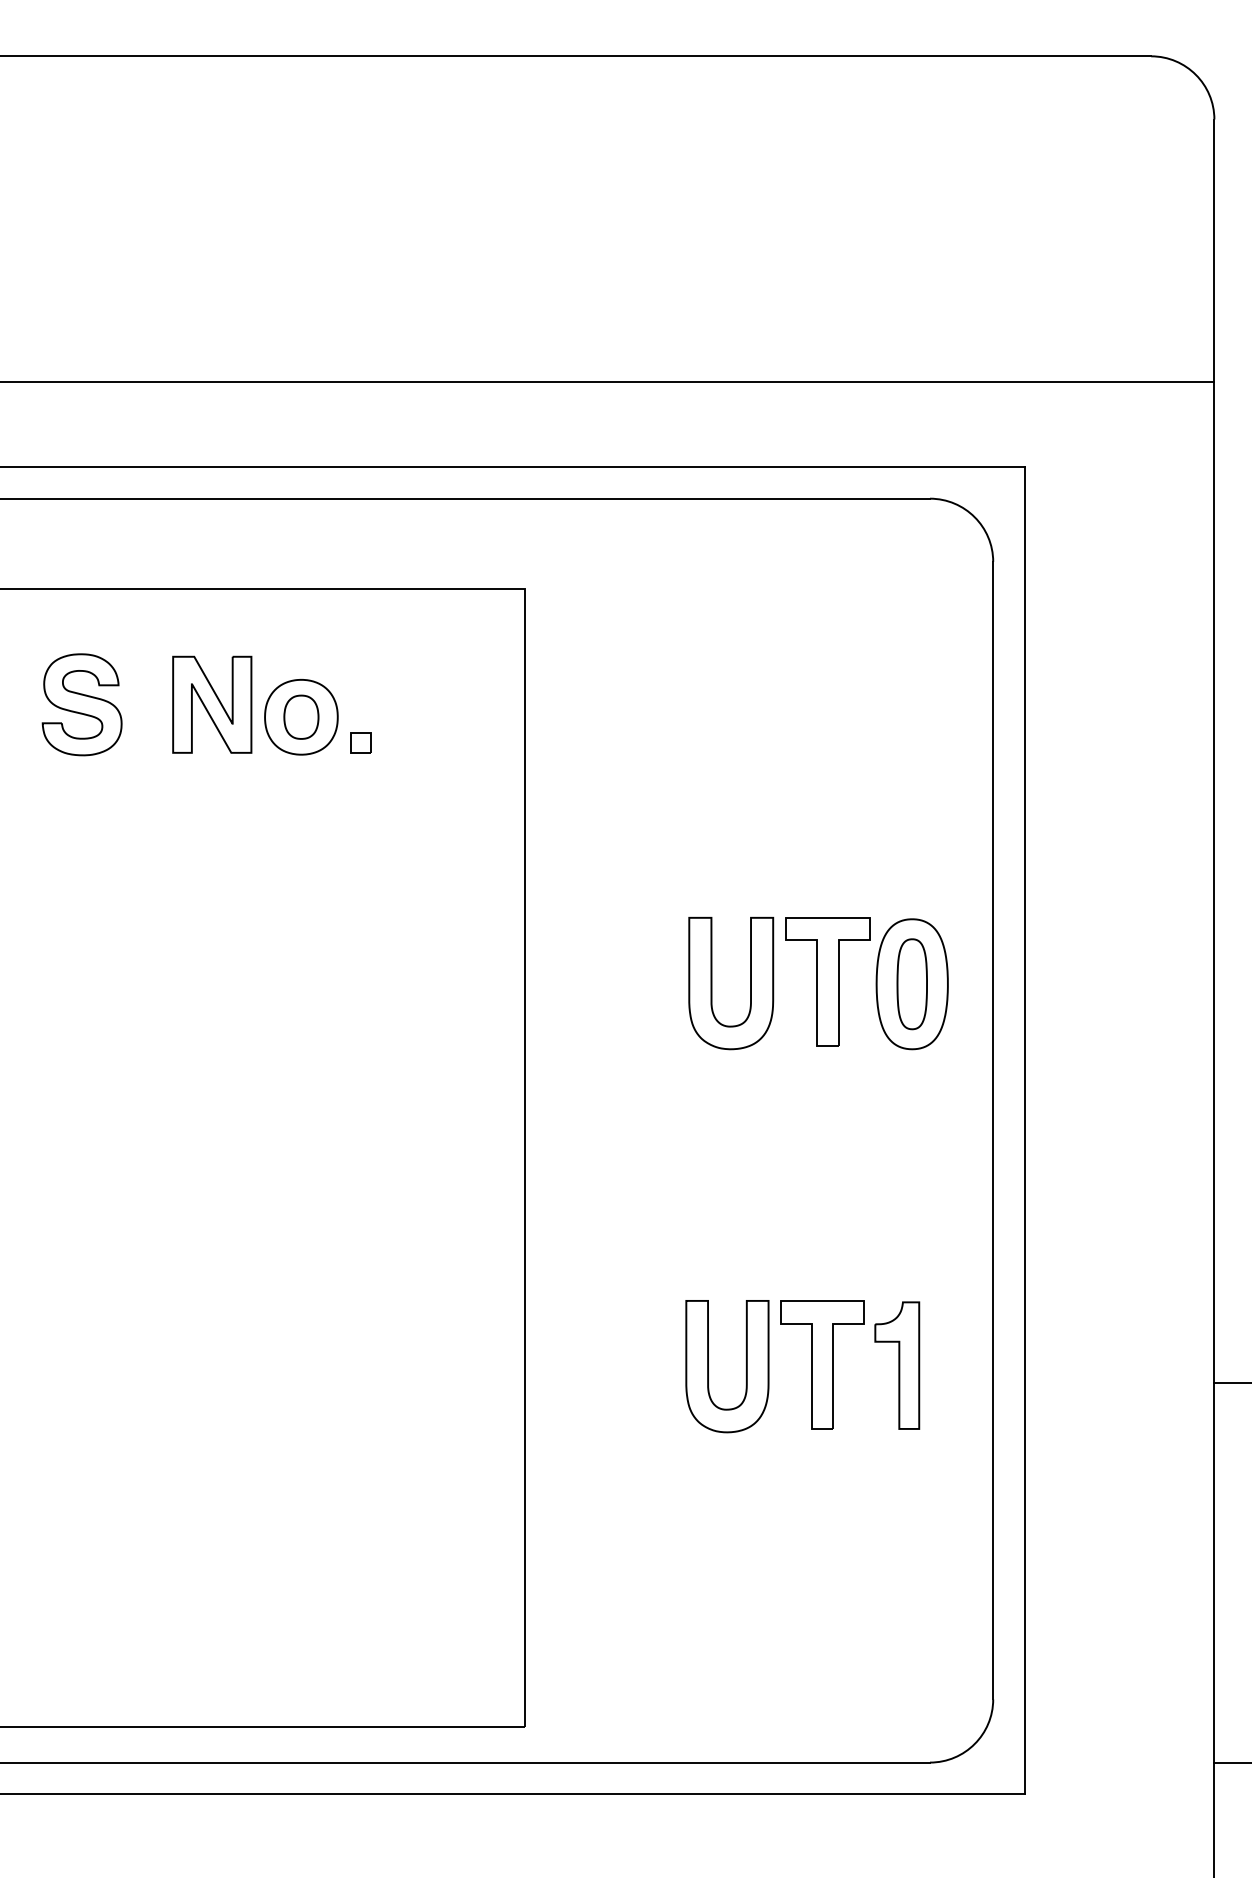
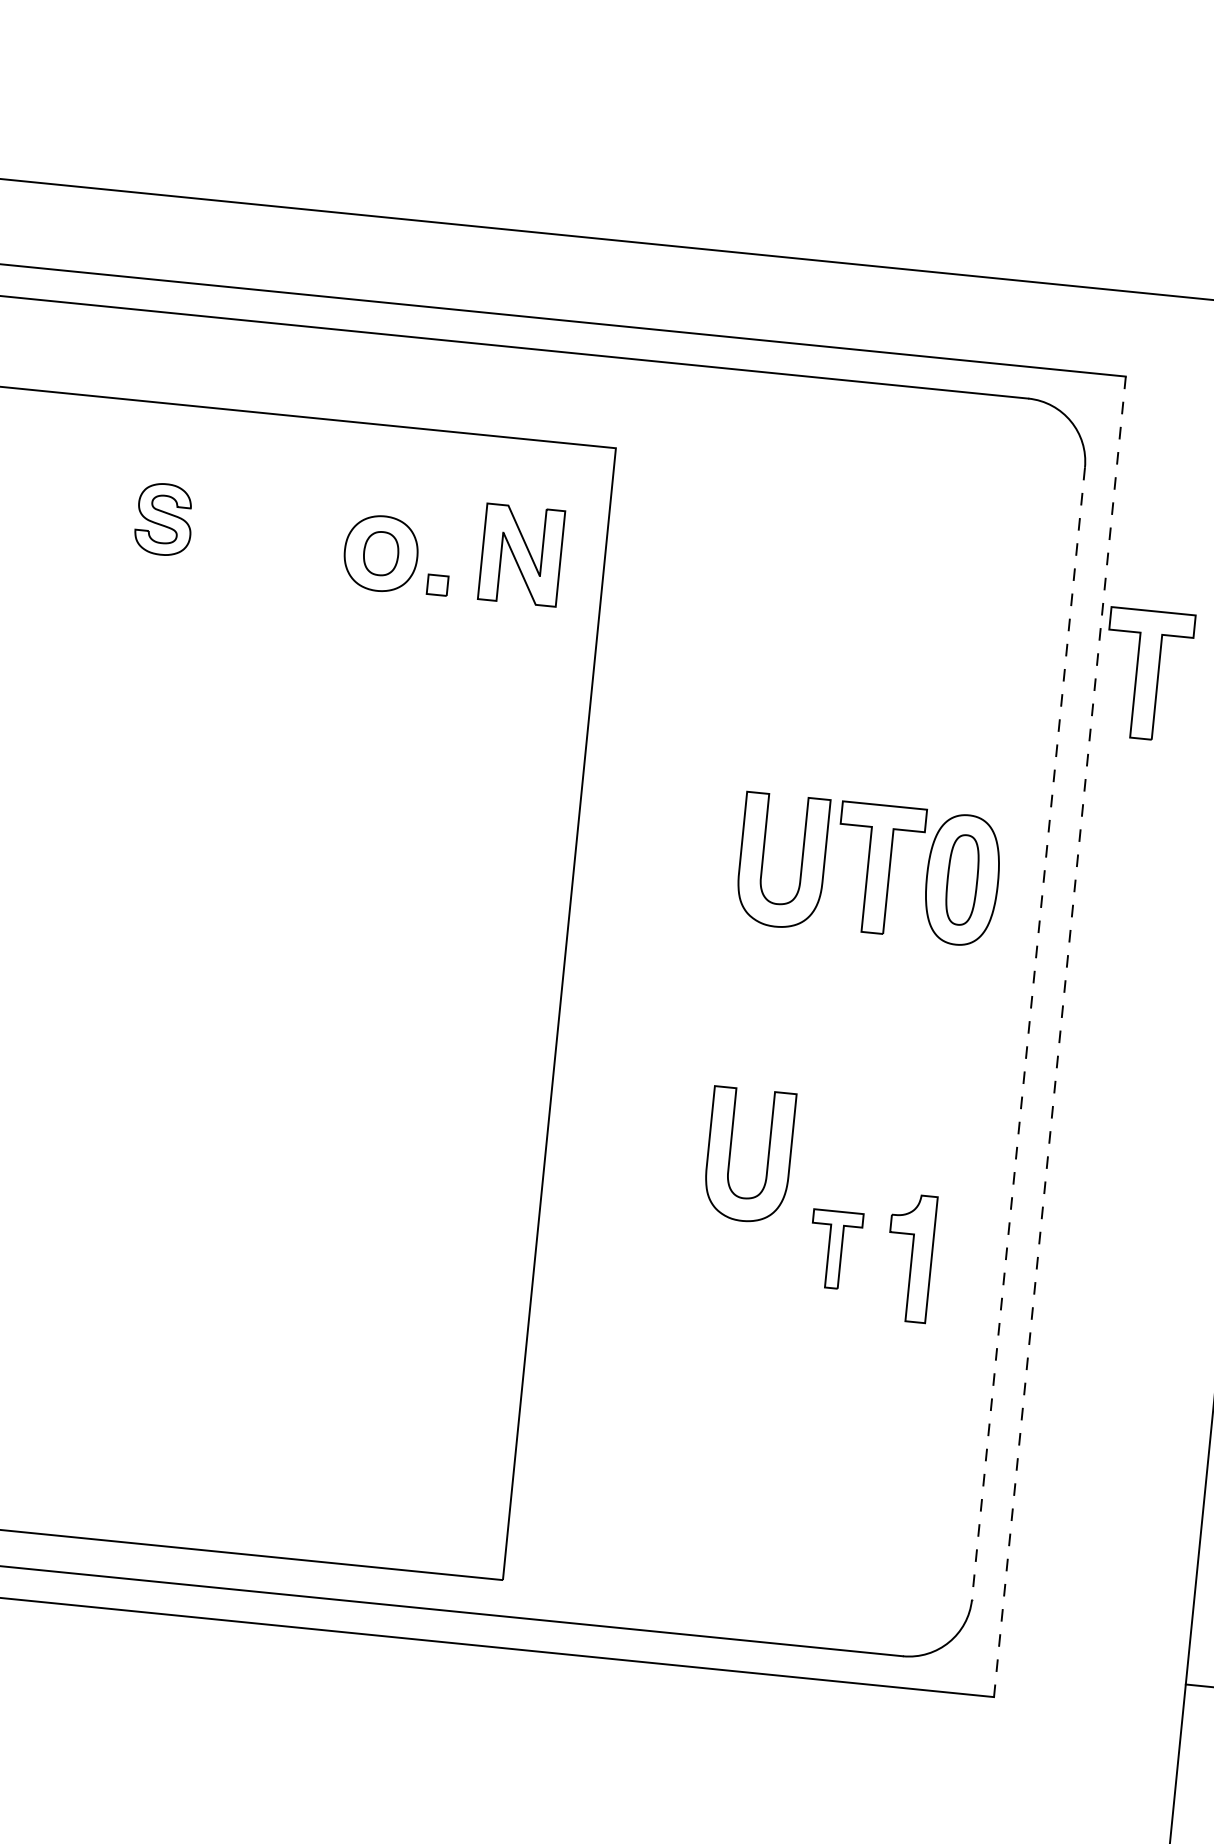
part: (81, 704) -> (163, 519), size x0.7
part: (212, 704) -> (521, 554), moved
part: (1075, 761) -> (1147, 674), added
line: (993, 1130) -> (1028, 1033), solid -> dashed
line: (1024, 1130) -> (1059, 1036), solid -> dashed
part: (822, 1364) -> (835, 1249), size x0.6
part: (708, 1366) -> (730, 1153), moved

